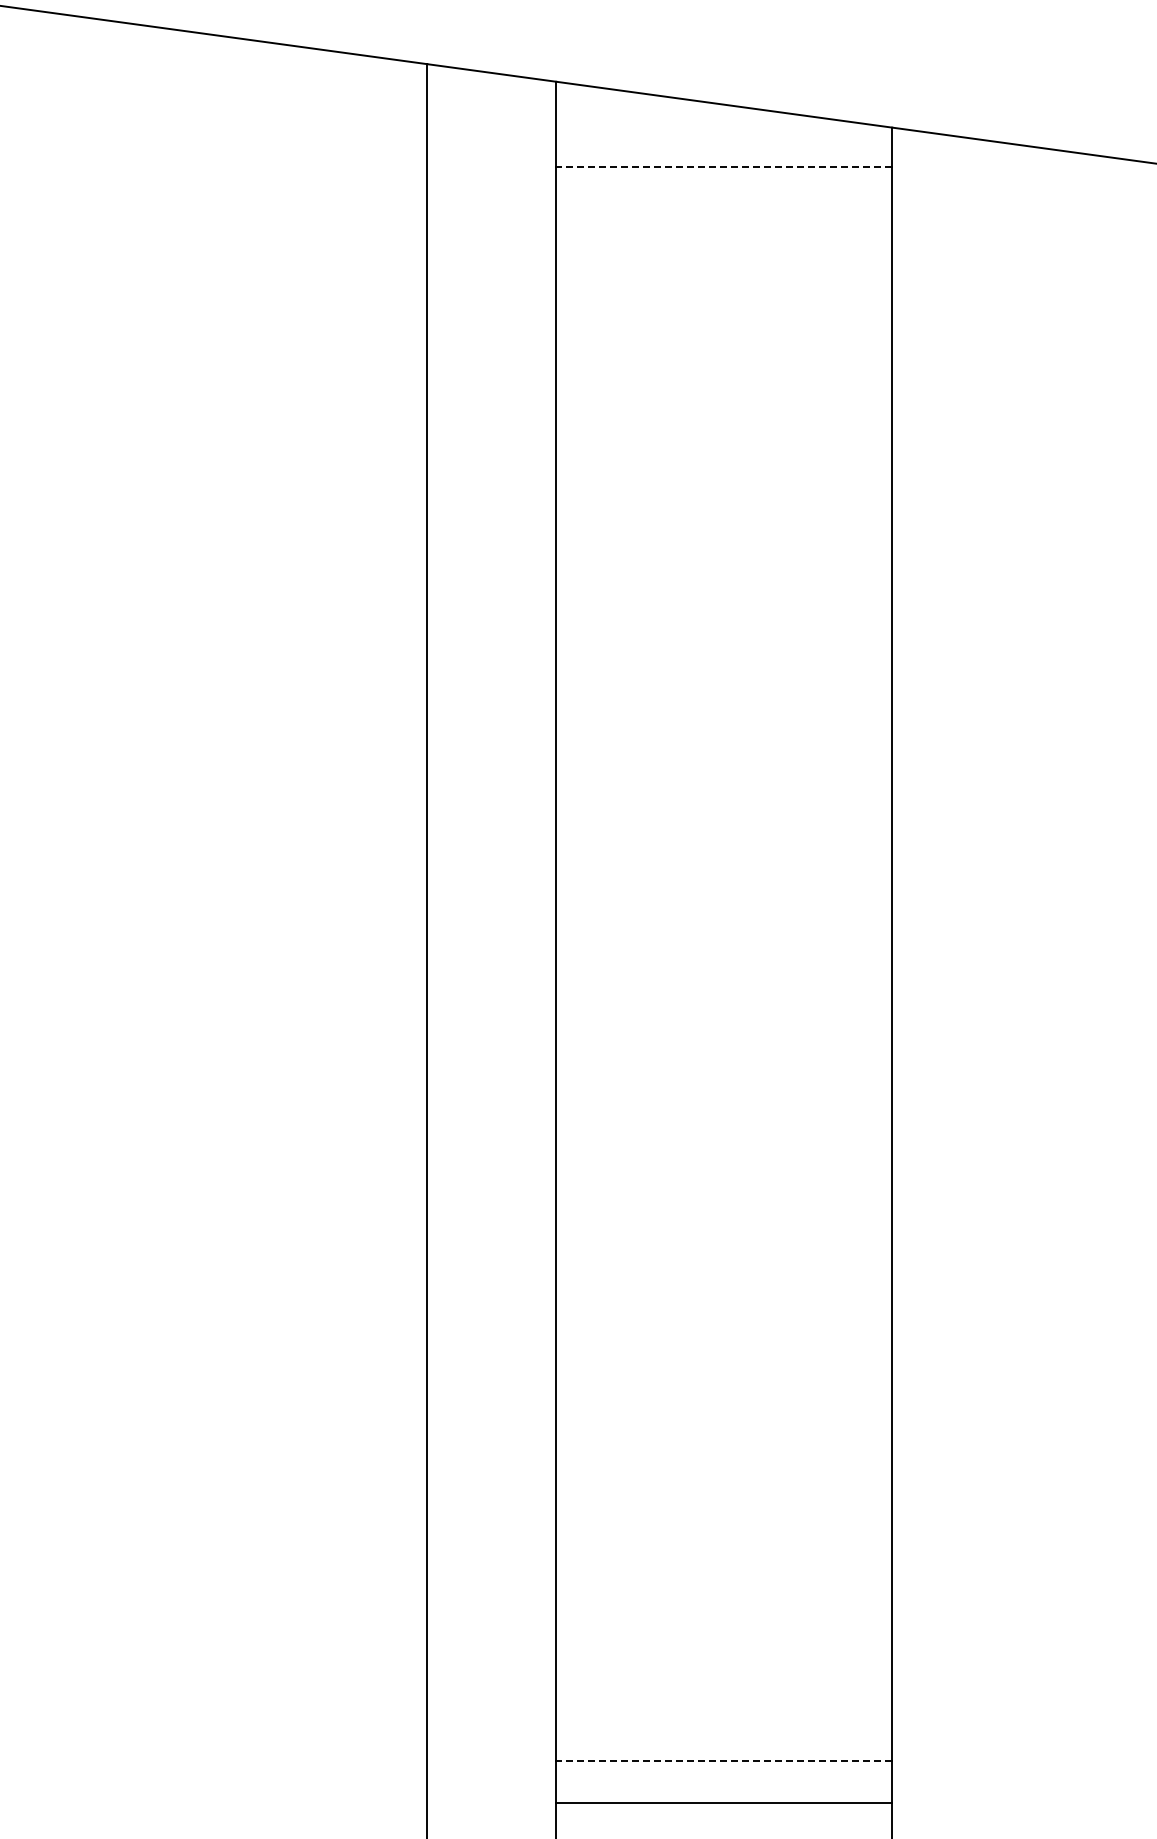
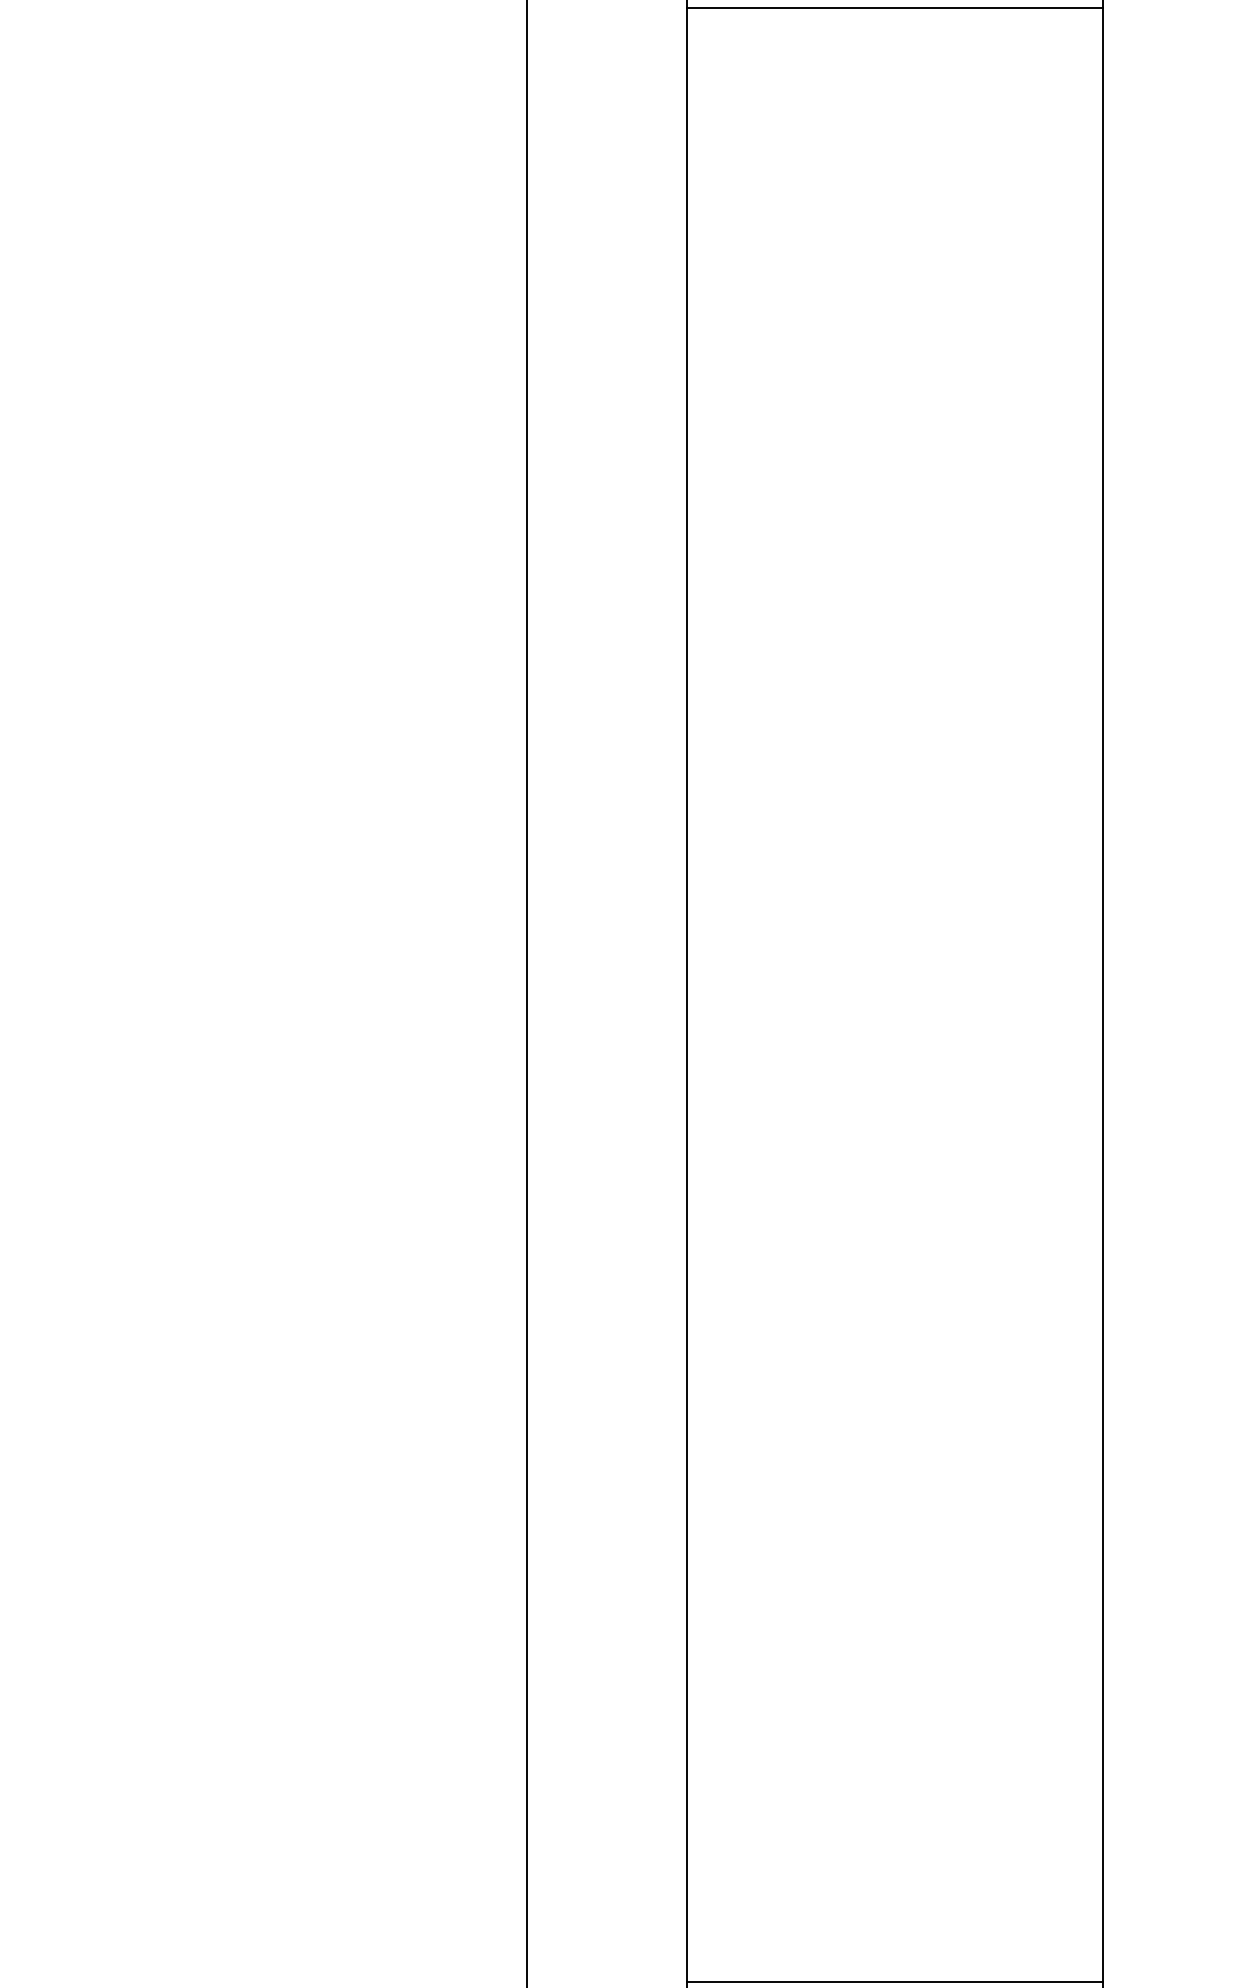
line: (724, 167) -> (895, 8), dashed -> solid
line: (724, 1760) -> (895, 1981), dashed -> solid

